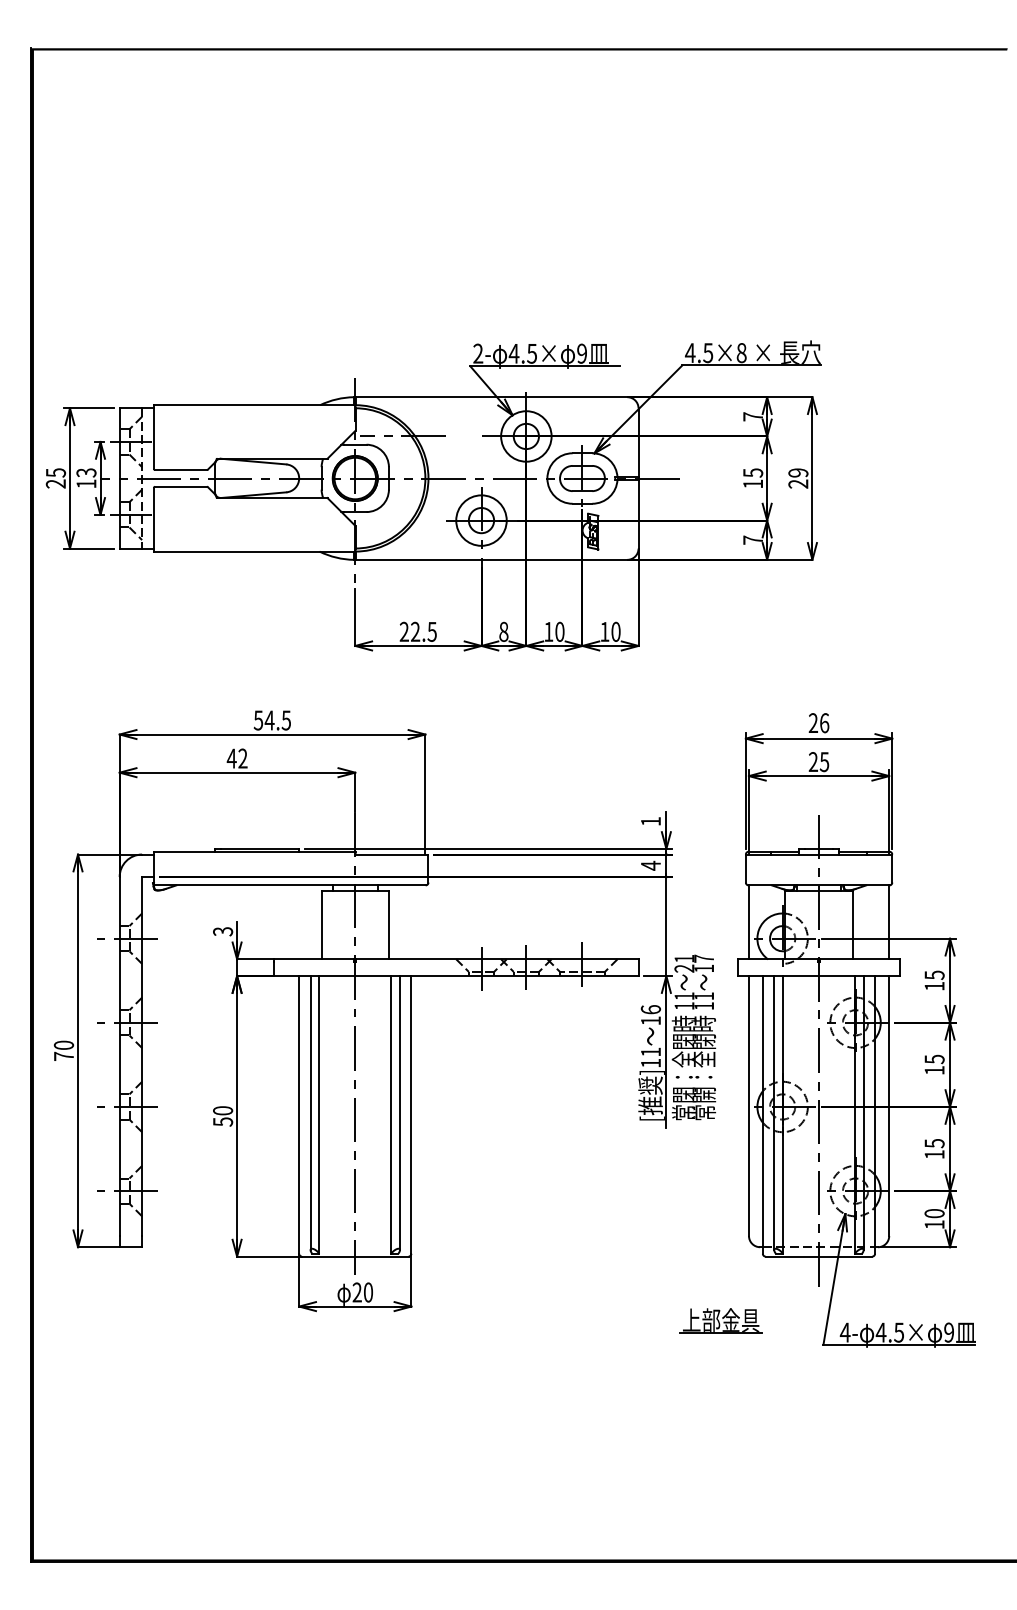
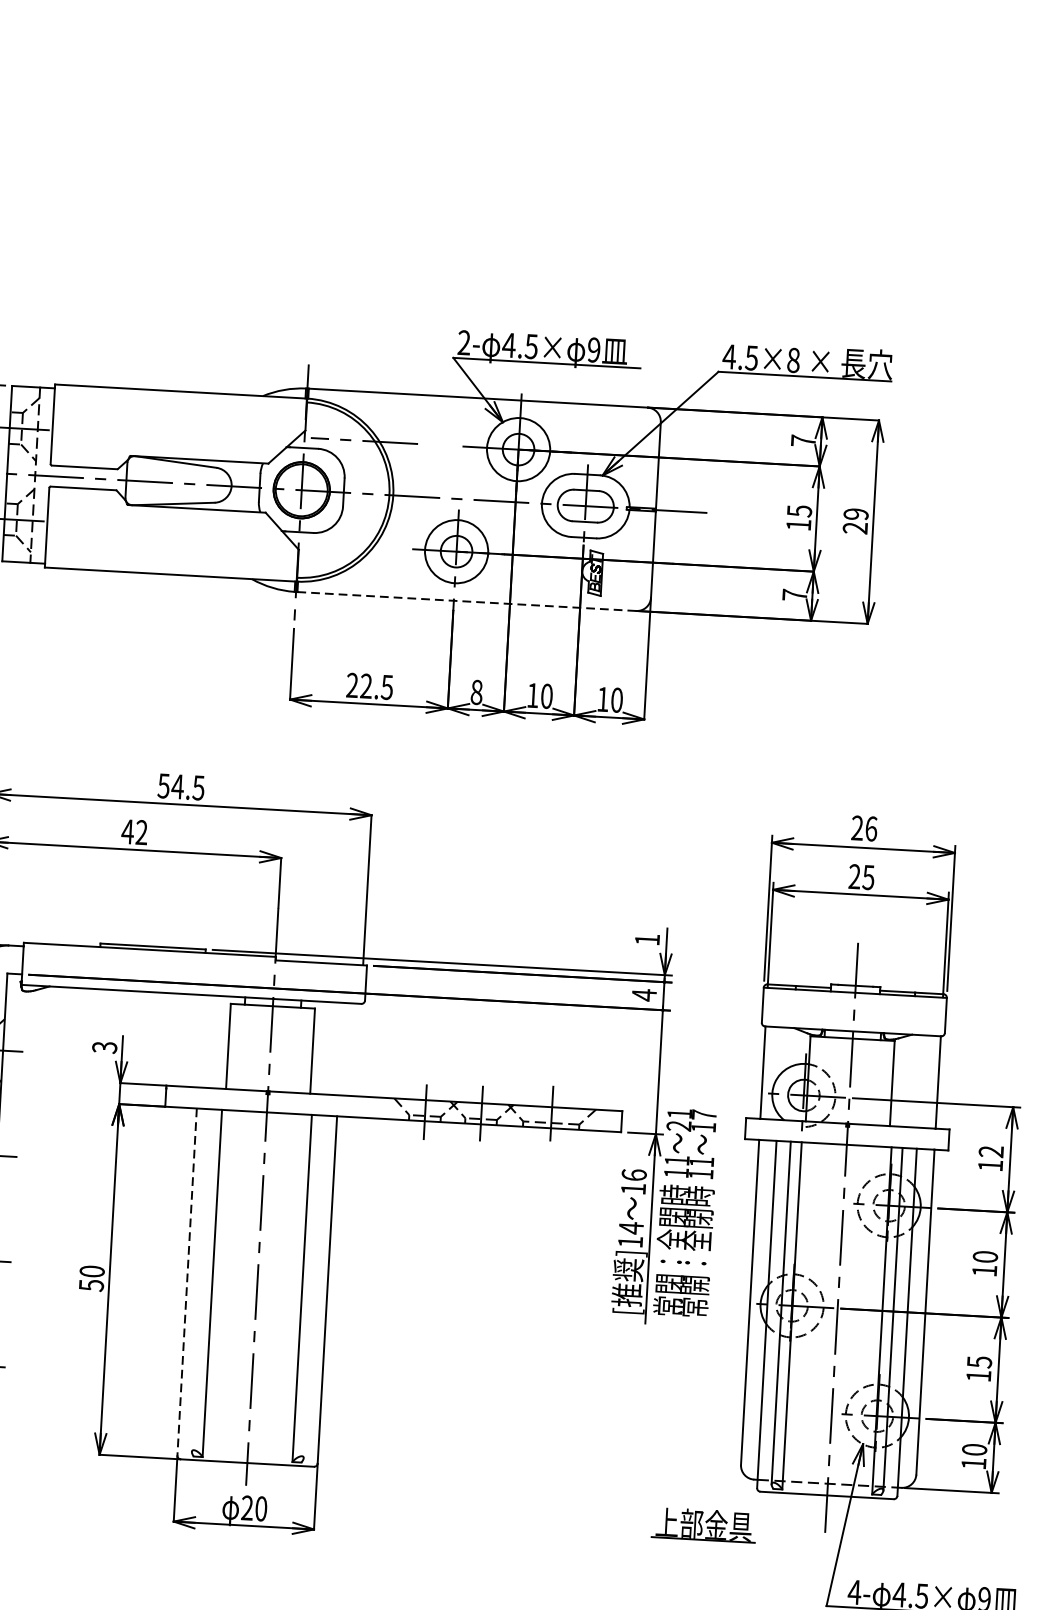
line: (491, 559) -> (466, 601), solid -> dashed
text: (934, 974) -> (991, 1150), 15 -> 12
text: (650, 1052) -> (630, 1228), ]11 -> ]14
text: (934, 1059) -> (985, 1257), 15 -> 10
line: (310, 1113) -> (201, 1281), removed
line: (399, 1113) -> (312, 1287), removed
line: (299, 1114) -> (187, 1281), solid -> dashed
part: (720, 1320) -> (703, 1524), moved

